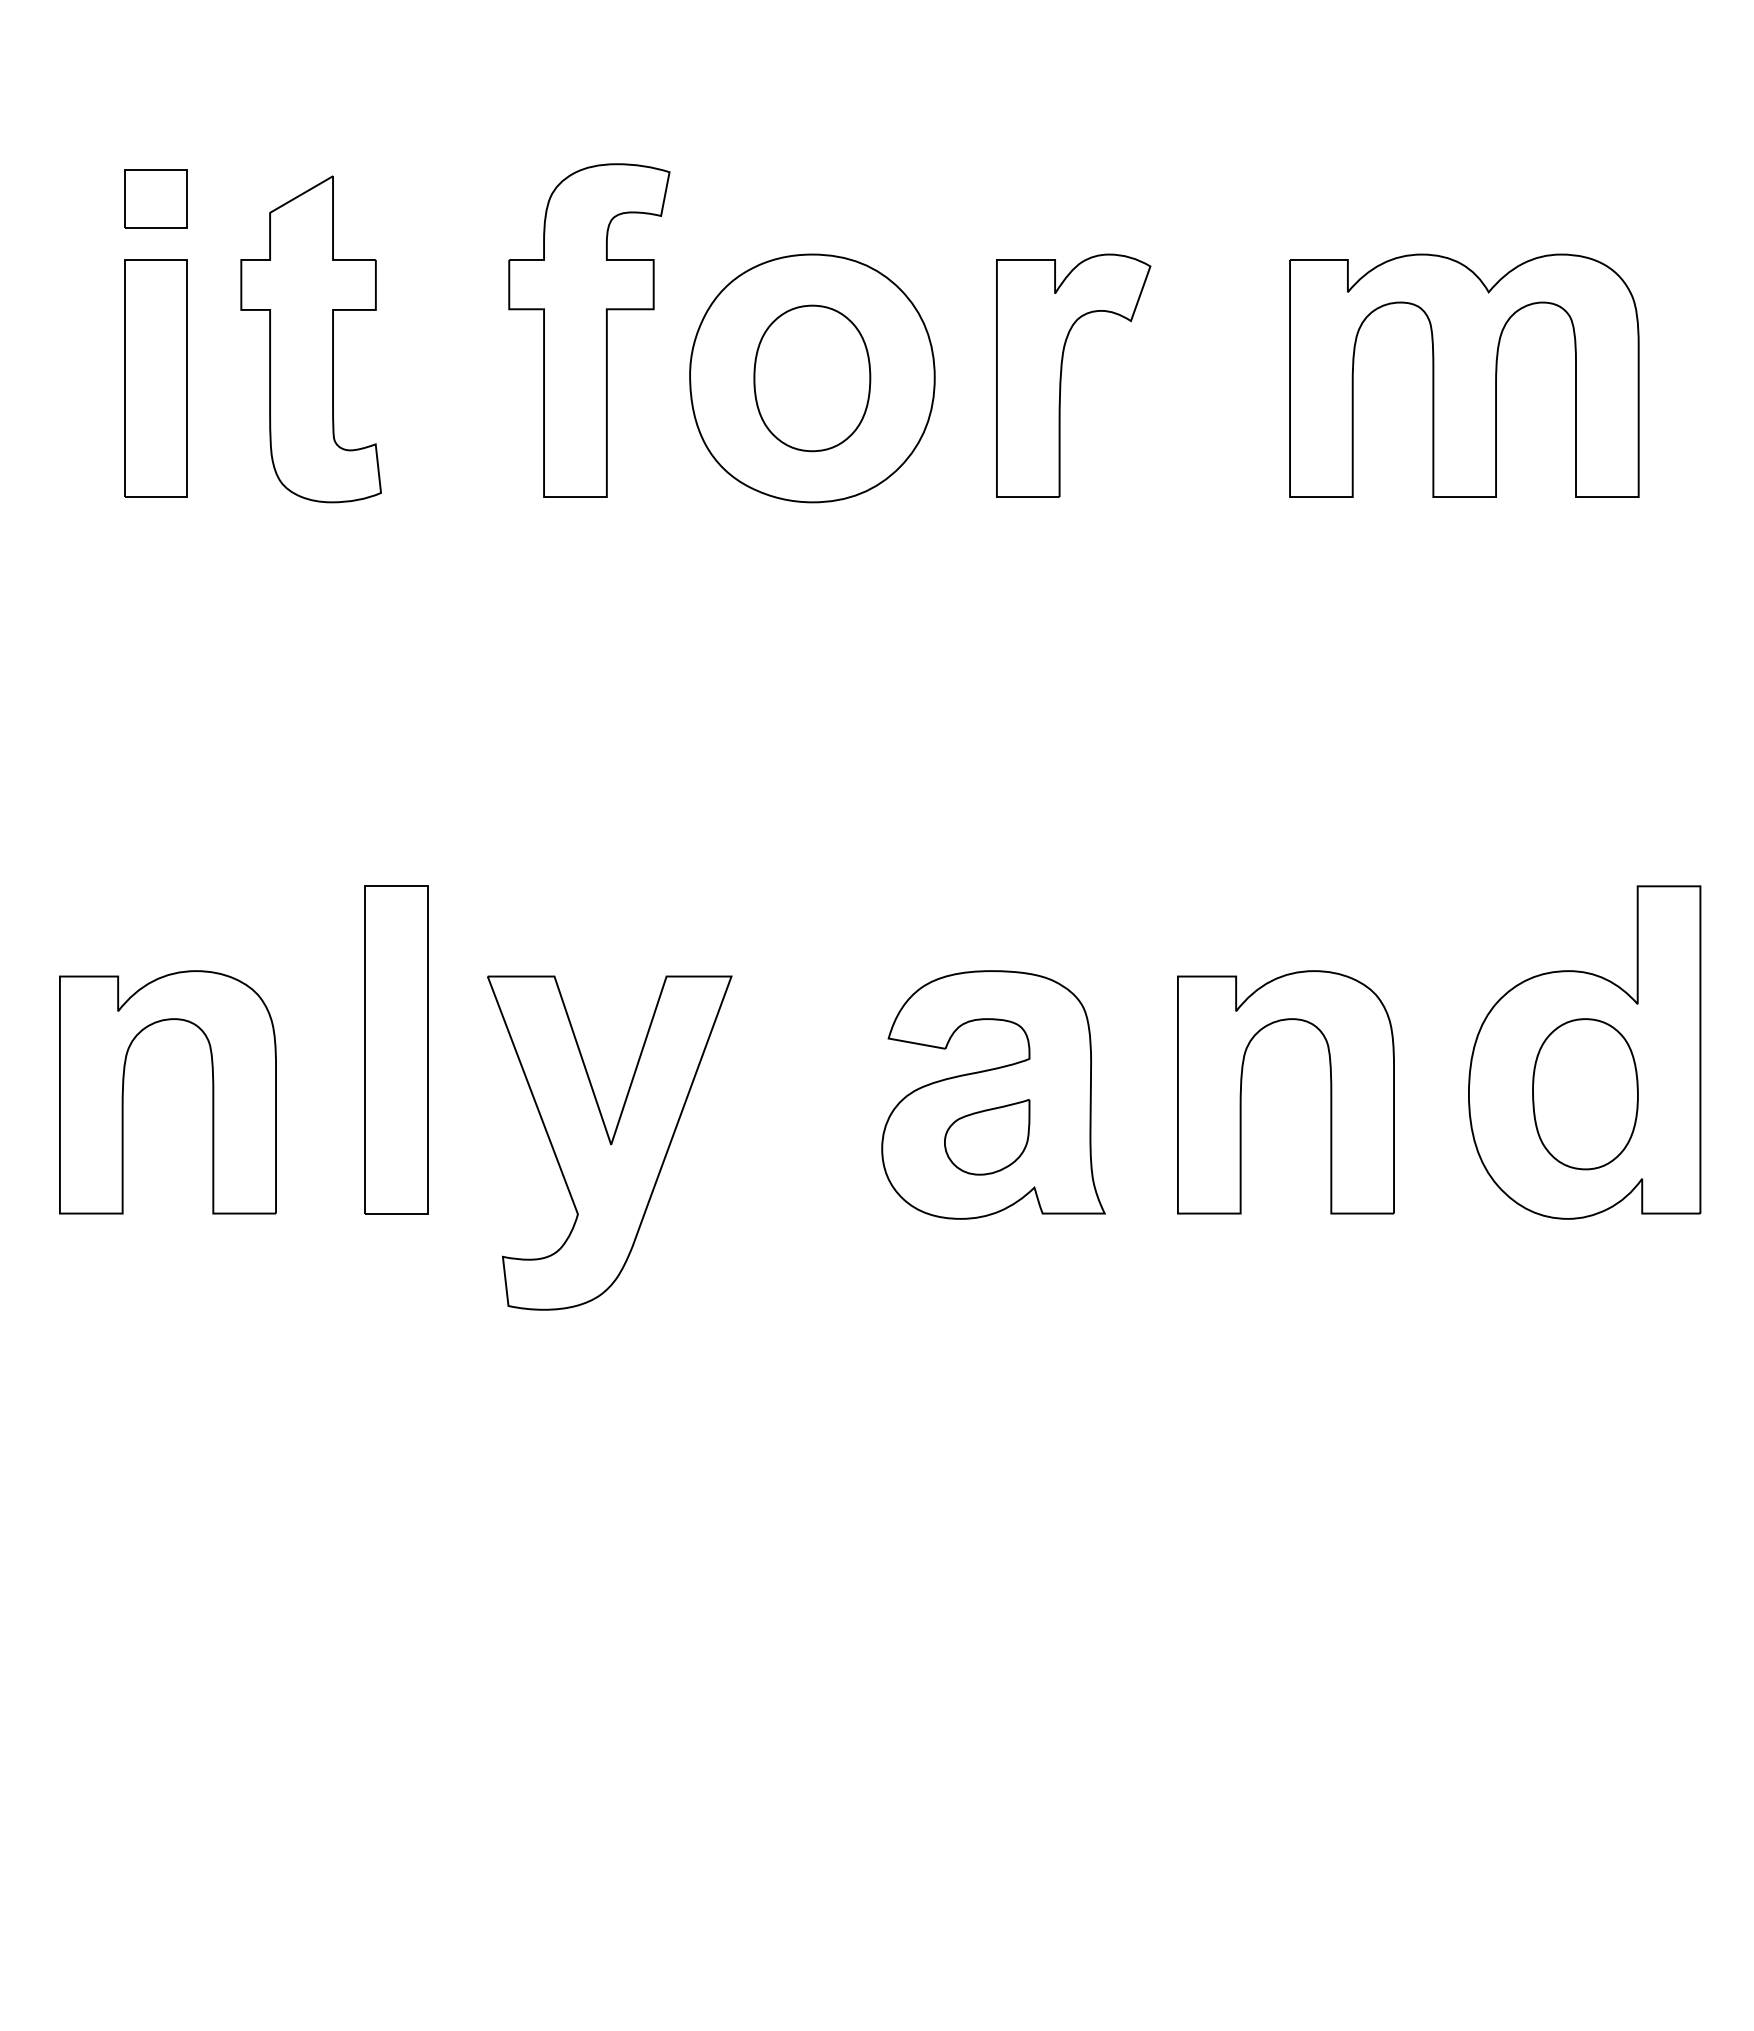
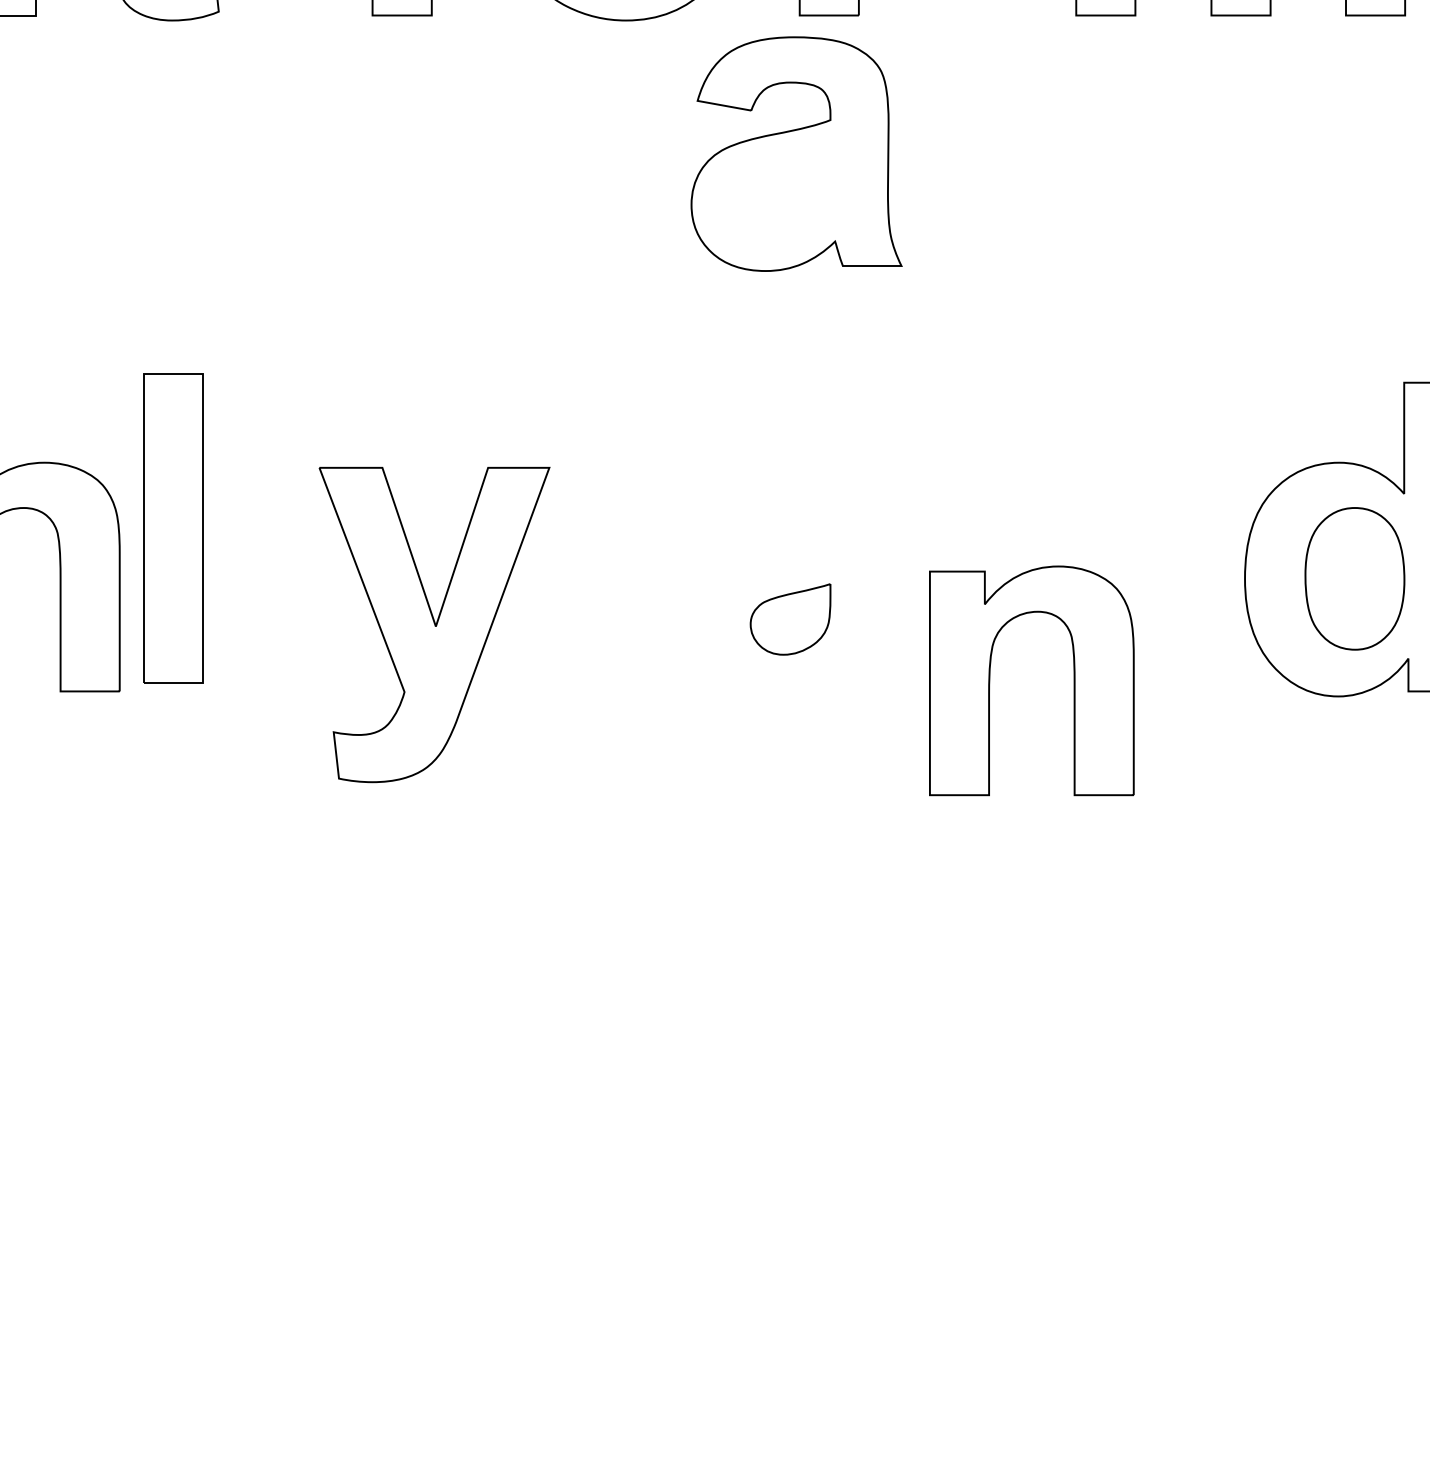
part: (396, 1049) -> (173, 528), moved
part: (1242, 1083) -> (990, 672), moved
part: (993, 1094) -> (796, 153), moved

